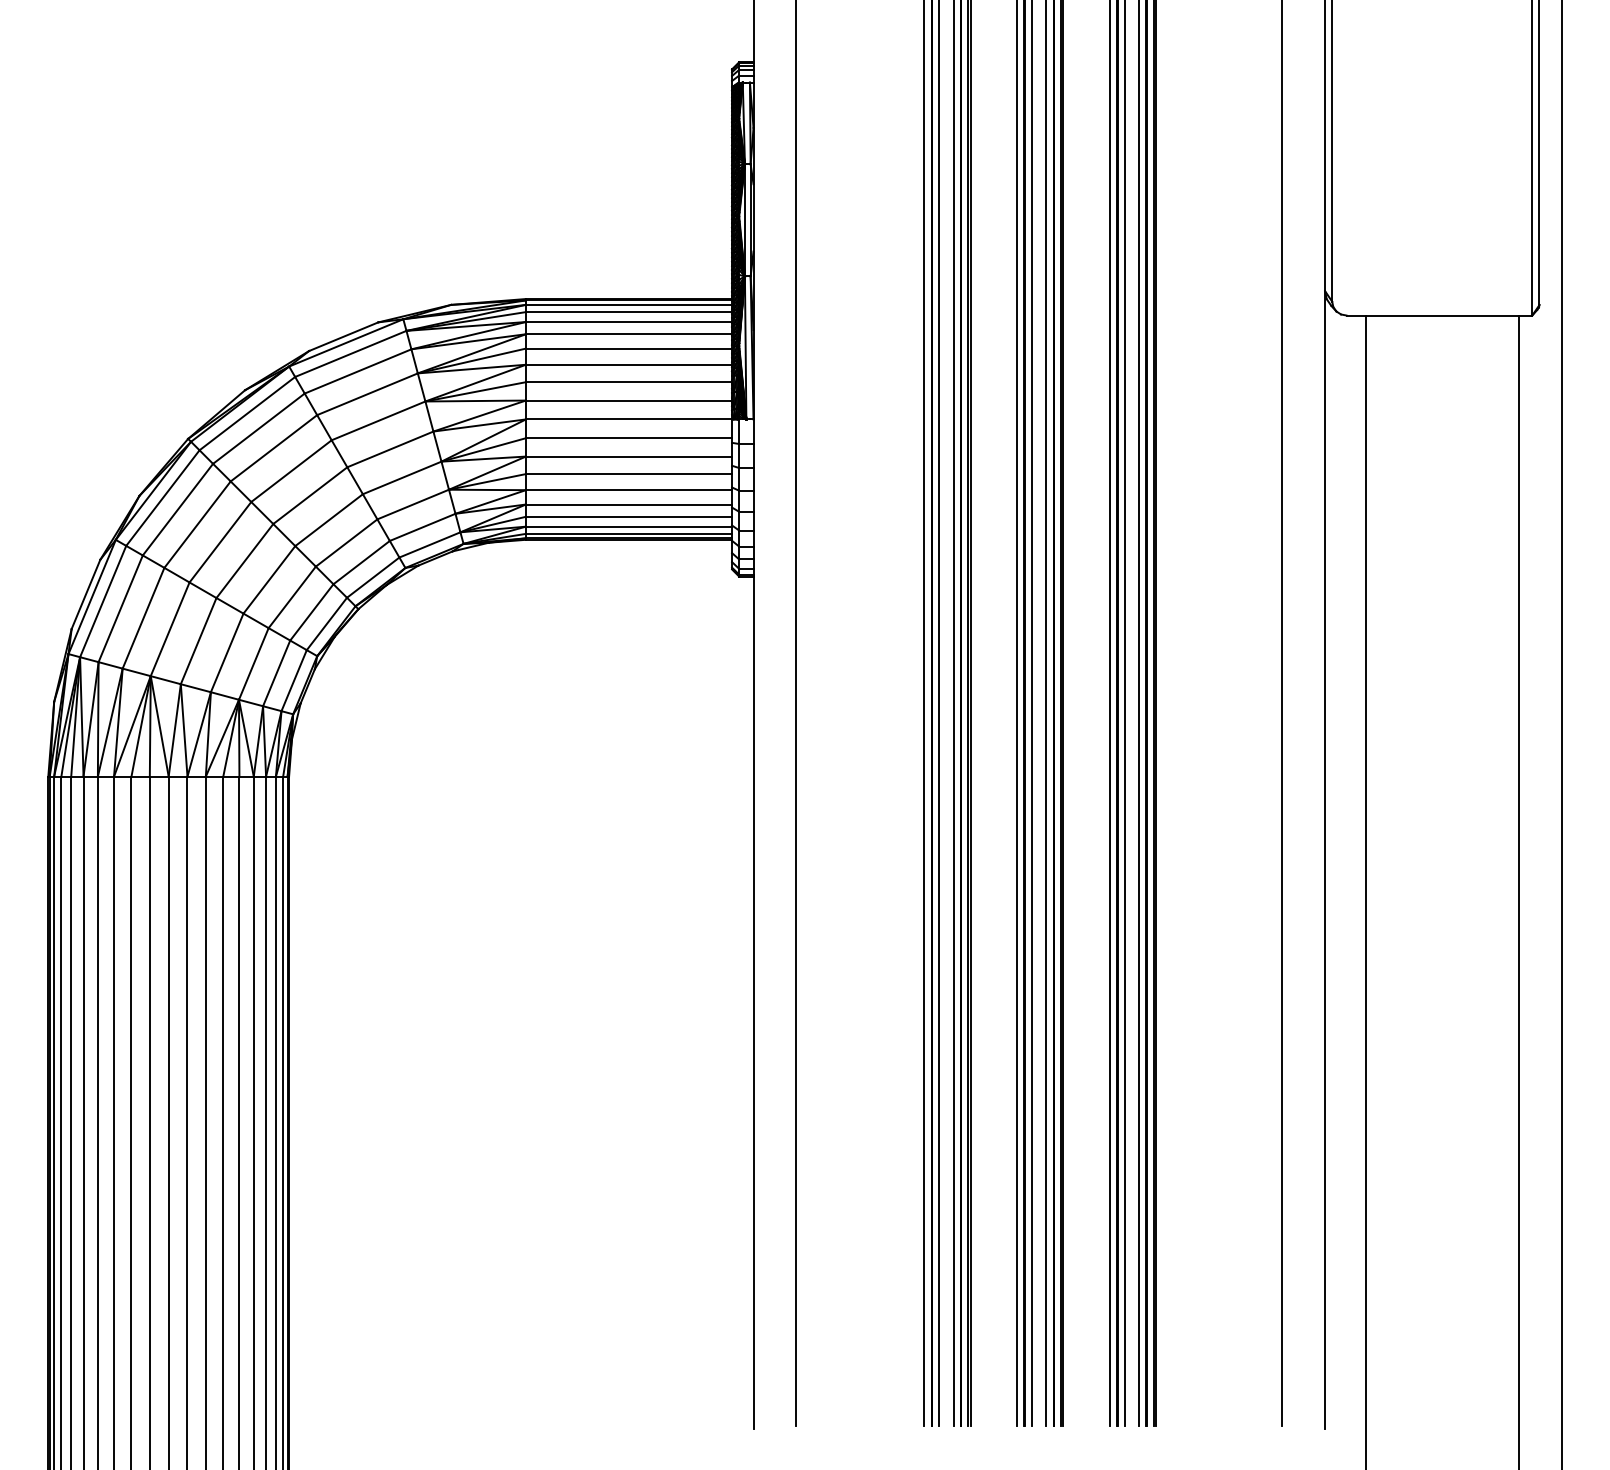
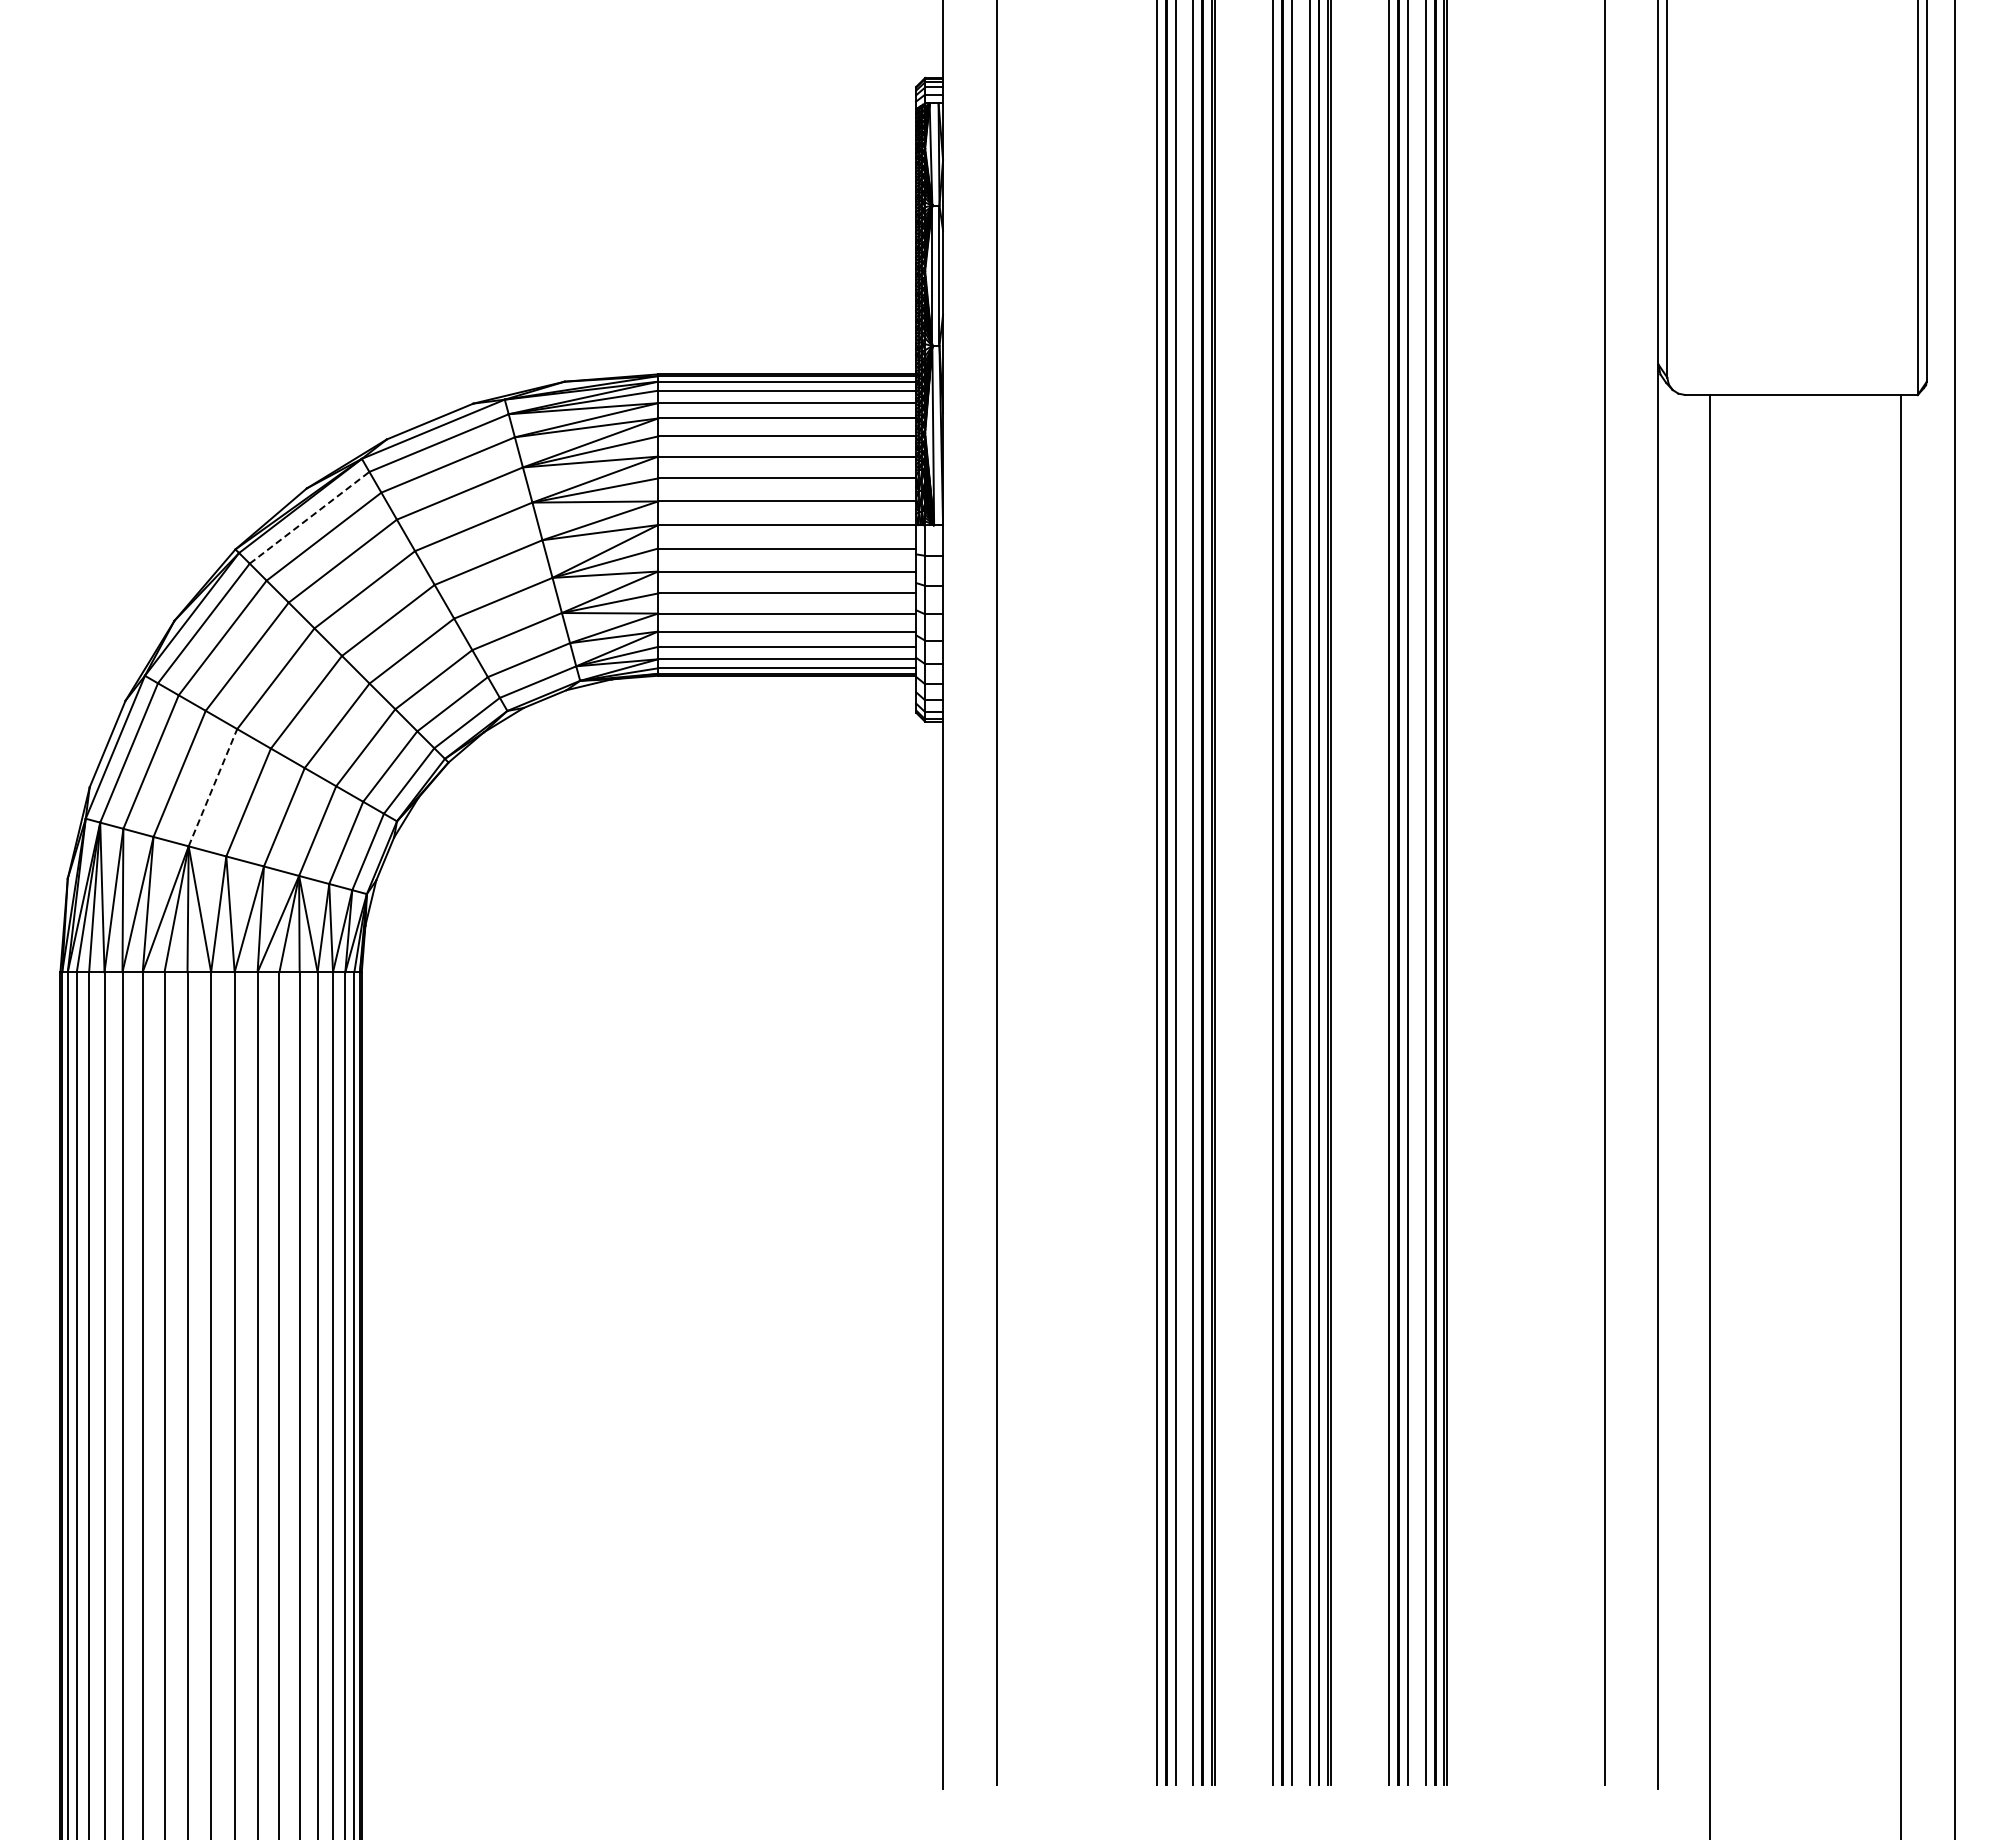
line: (247, 413) -> (309, 517), solid -> dashed
line: (170, 629) -> (213, 787), solid -> dashed

